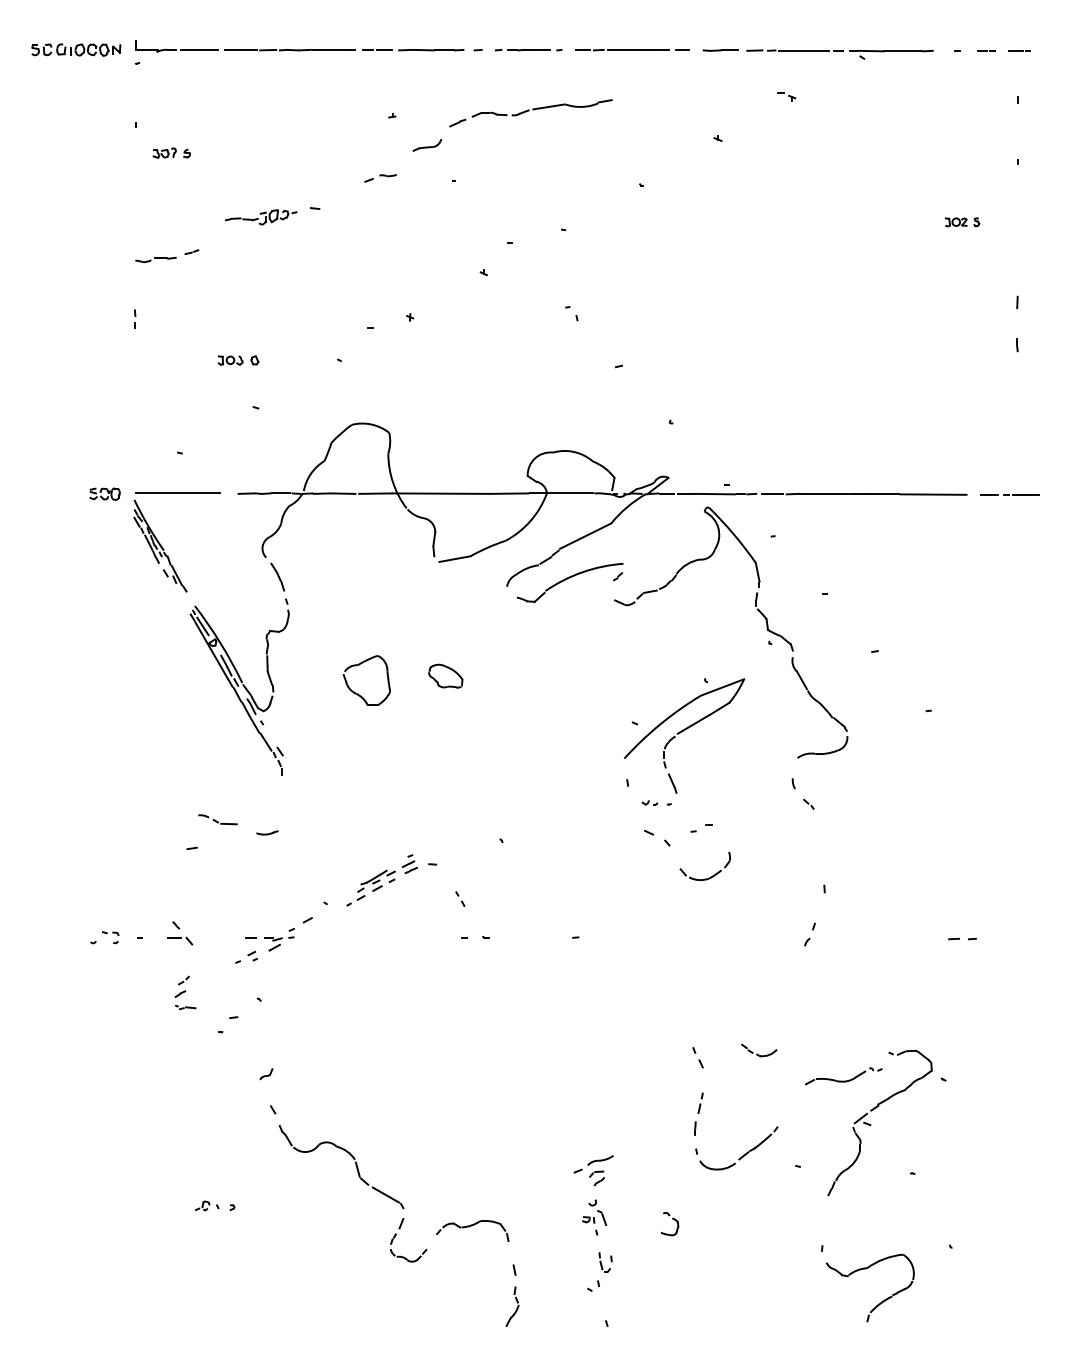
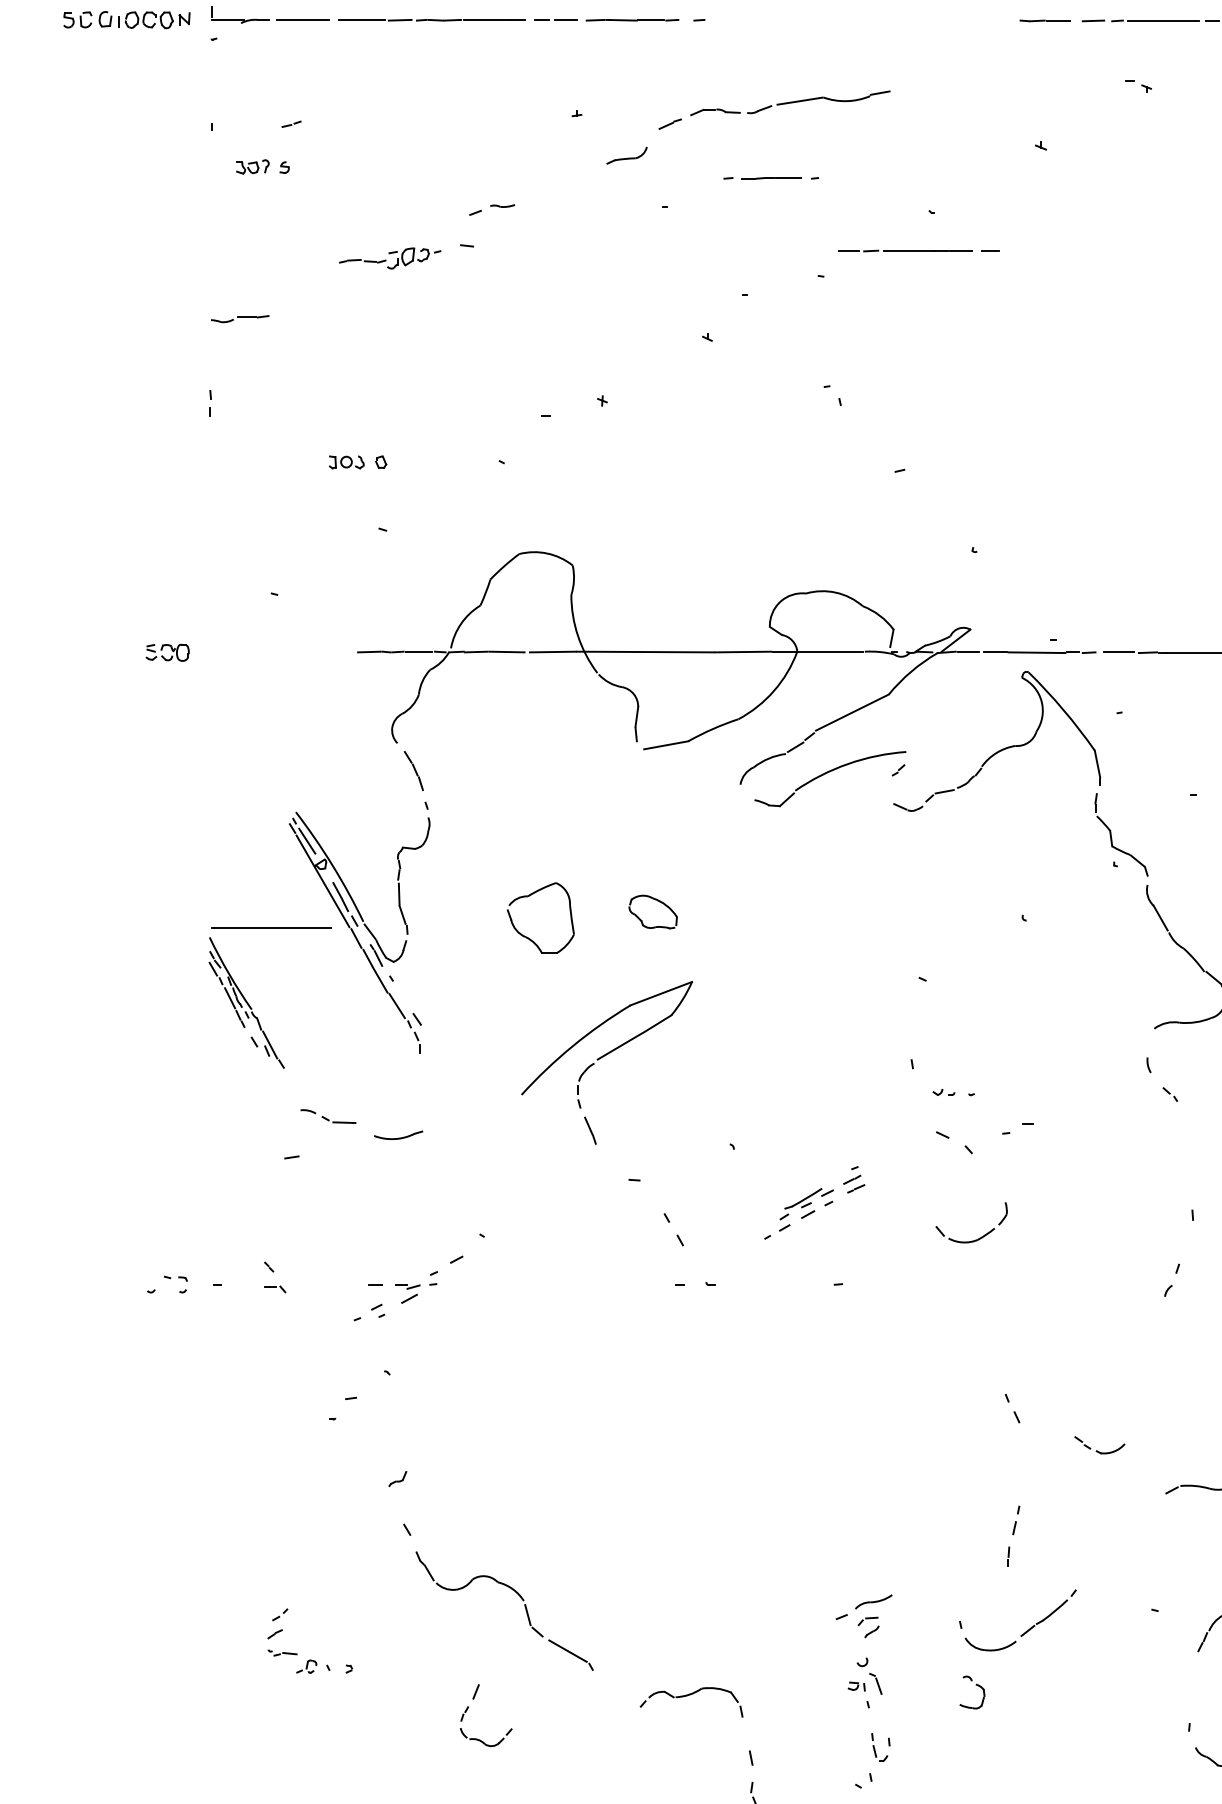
part: (528, 50) -> (771, 178), moved
line: (632, 50) -> (919, 251), moved
part: (380, 178) -> (491, 210), moved
line: (191, 251) -> (290, 123), moved
part: (164, 549) -> (252, 1007), moved
part: (684, 735) -> (607, 1062), moved
part: (267, 832) -> (399, 1134), size x1.6
part: (710, 876) -> (979, 1237), moved
part: (381, 880) -> (813, 1203), moved
part: (460, 898) -> (674, 1228), size x1.6
part: (180, 940) -> (275, 1288), size x0.6
part: (185, 992) -> (282, 1631), moved
part: (697, 1057) -> (1011, 1408), moved
part: (743, 1154) -> (1027, 1629), moved
part: (396, 1235) -> (469, 1708), moved

